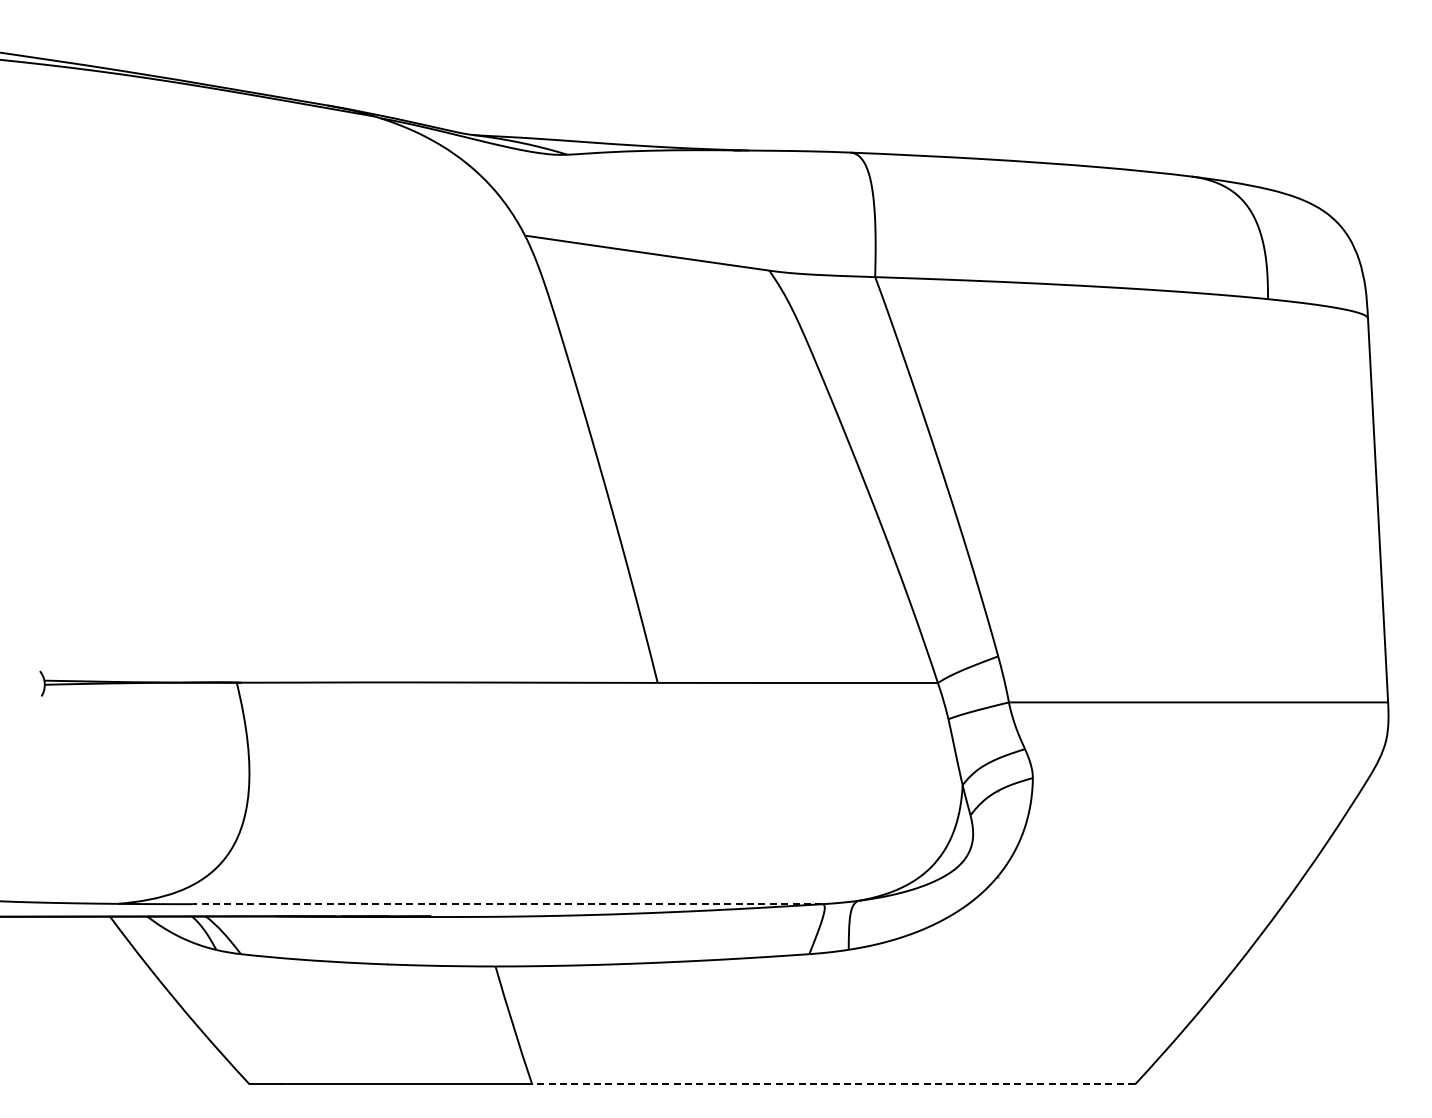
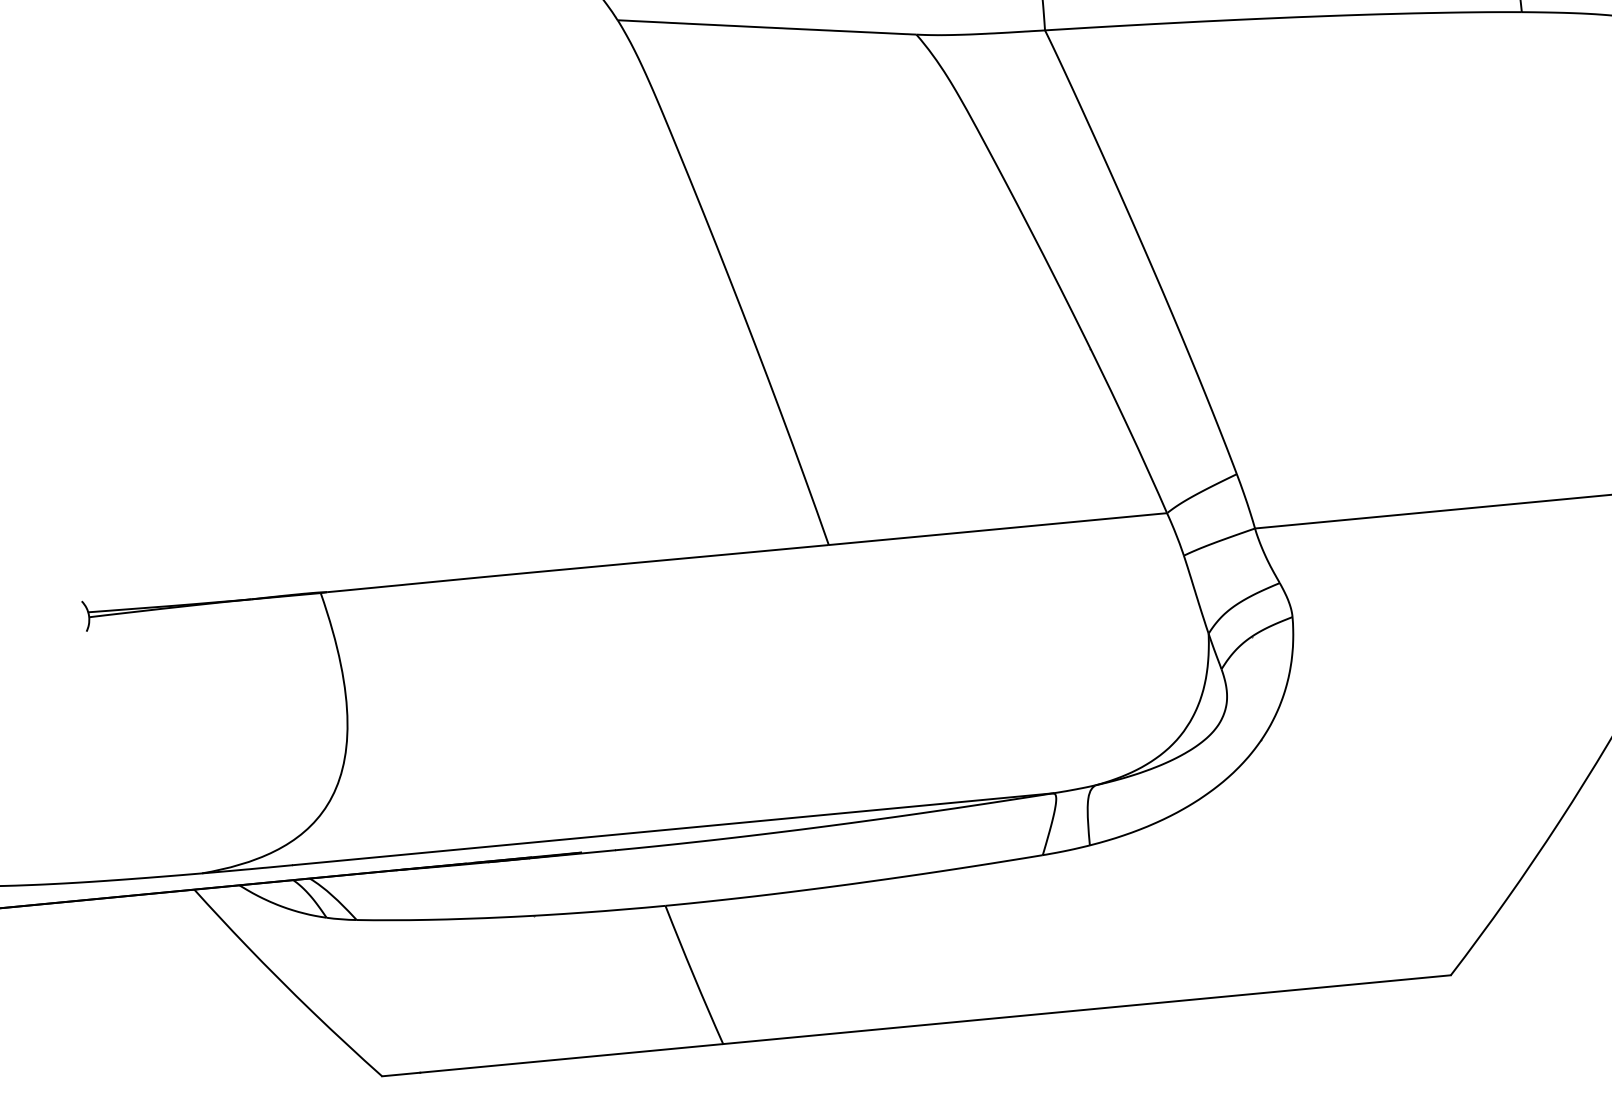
line: (507, 904) -> (672, 829), dashed -> solid
line: (833, 1084) -> (1086, 1009), dashed -> solid

